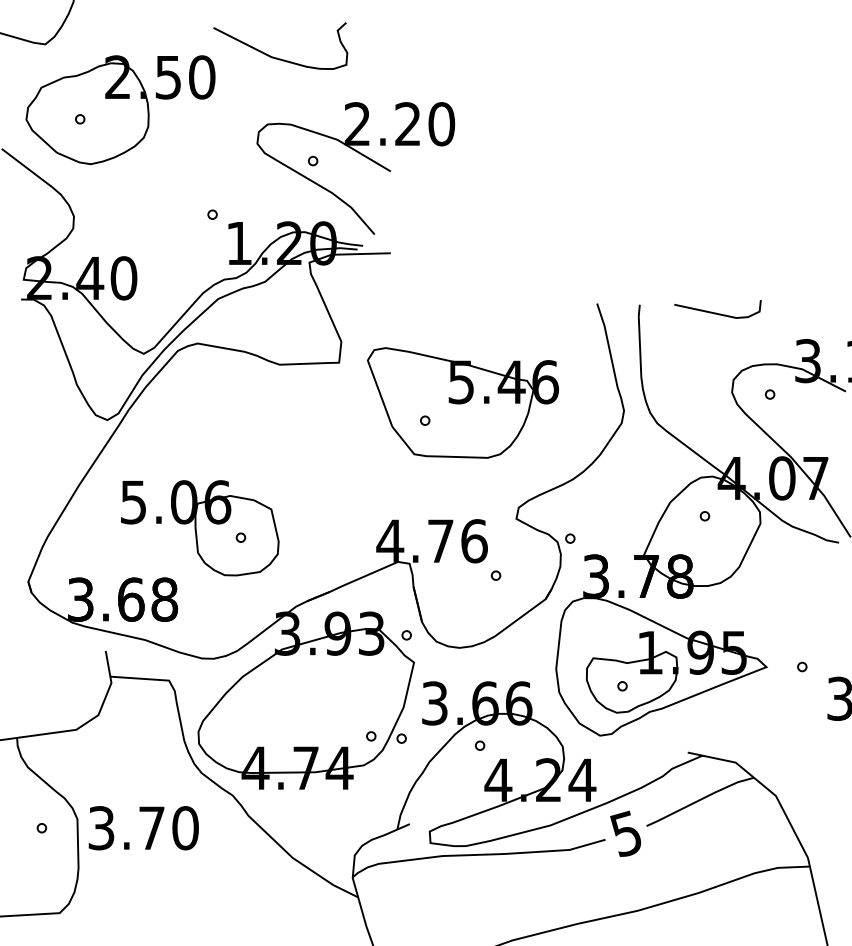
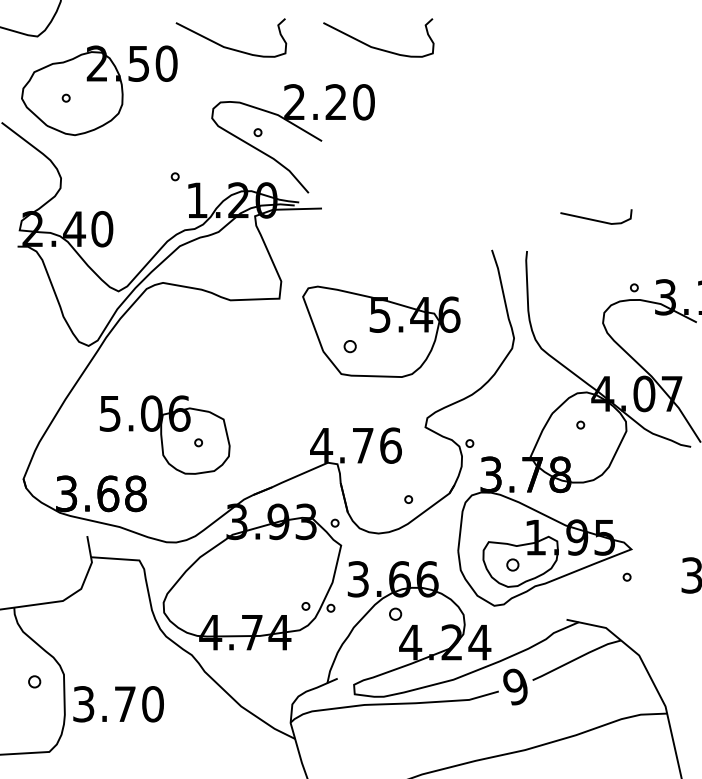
curve: (456, 57) -> (376, 47), added
line: (716, 312) -> (595, 219), moved
part: (770, 394) -> (634, 287), moved
part: (425, 420) -> (350, 346), size x1.6
part: (495, 575) -> (408, 499), moved
part: (802, 666) -> (627, 576), moved
part: (622, 686) -> (512, 565), size x1.6
part: (479, 745) -> (395, 613), size x1.6
part: (41, 828) -> (34, 682), size x1.6
text: (143, 828) -> (118, 704), moved
text: (625, 833) -> (515, 686), 5 -> 9

